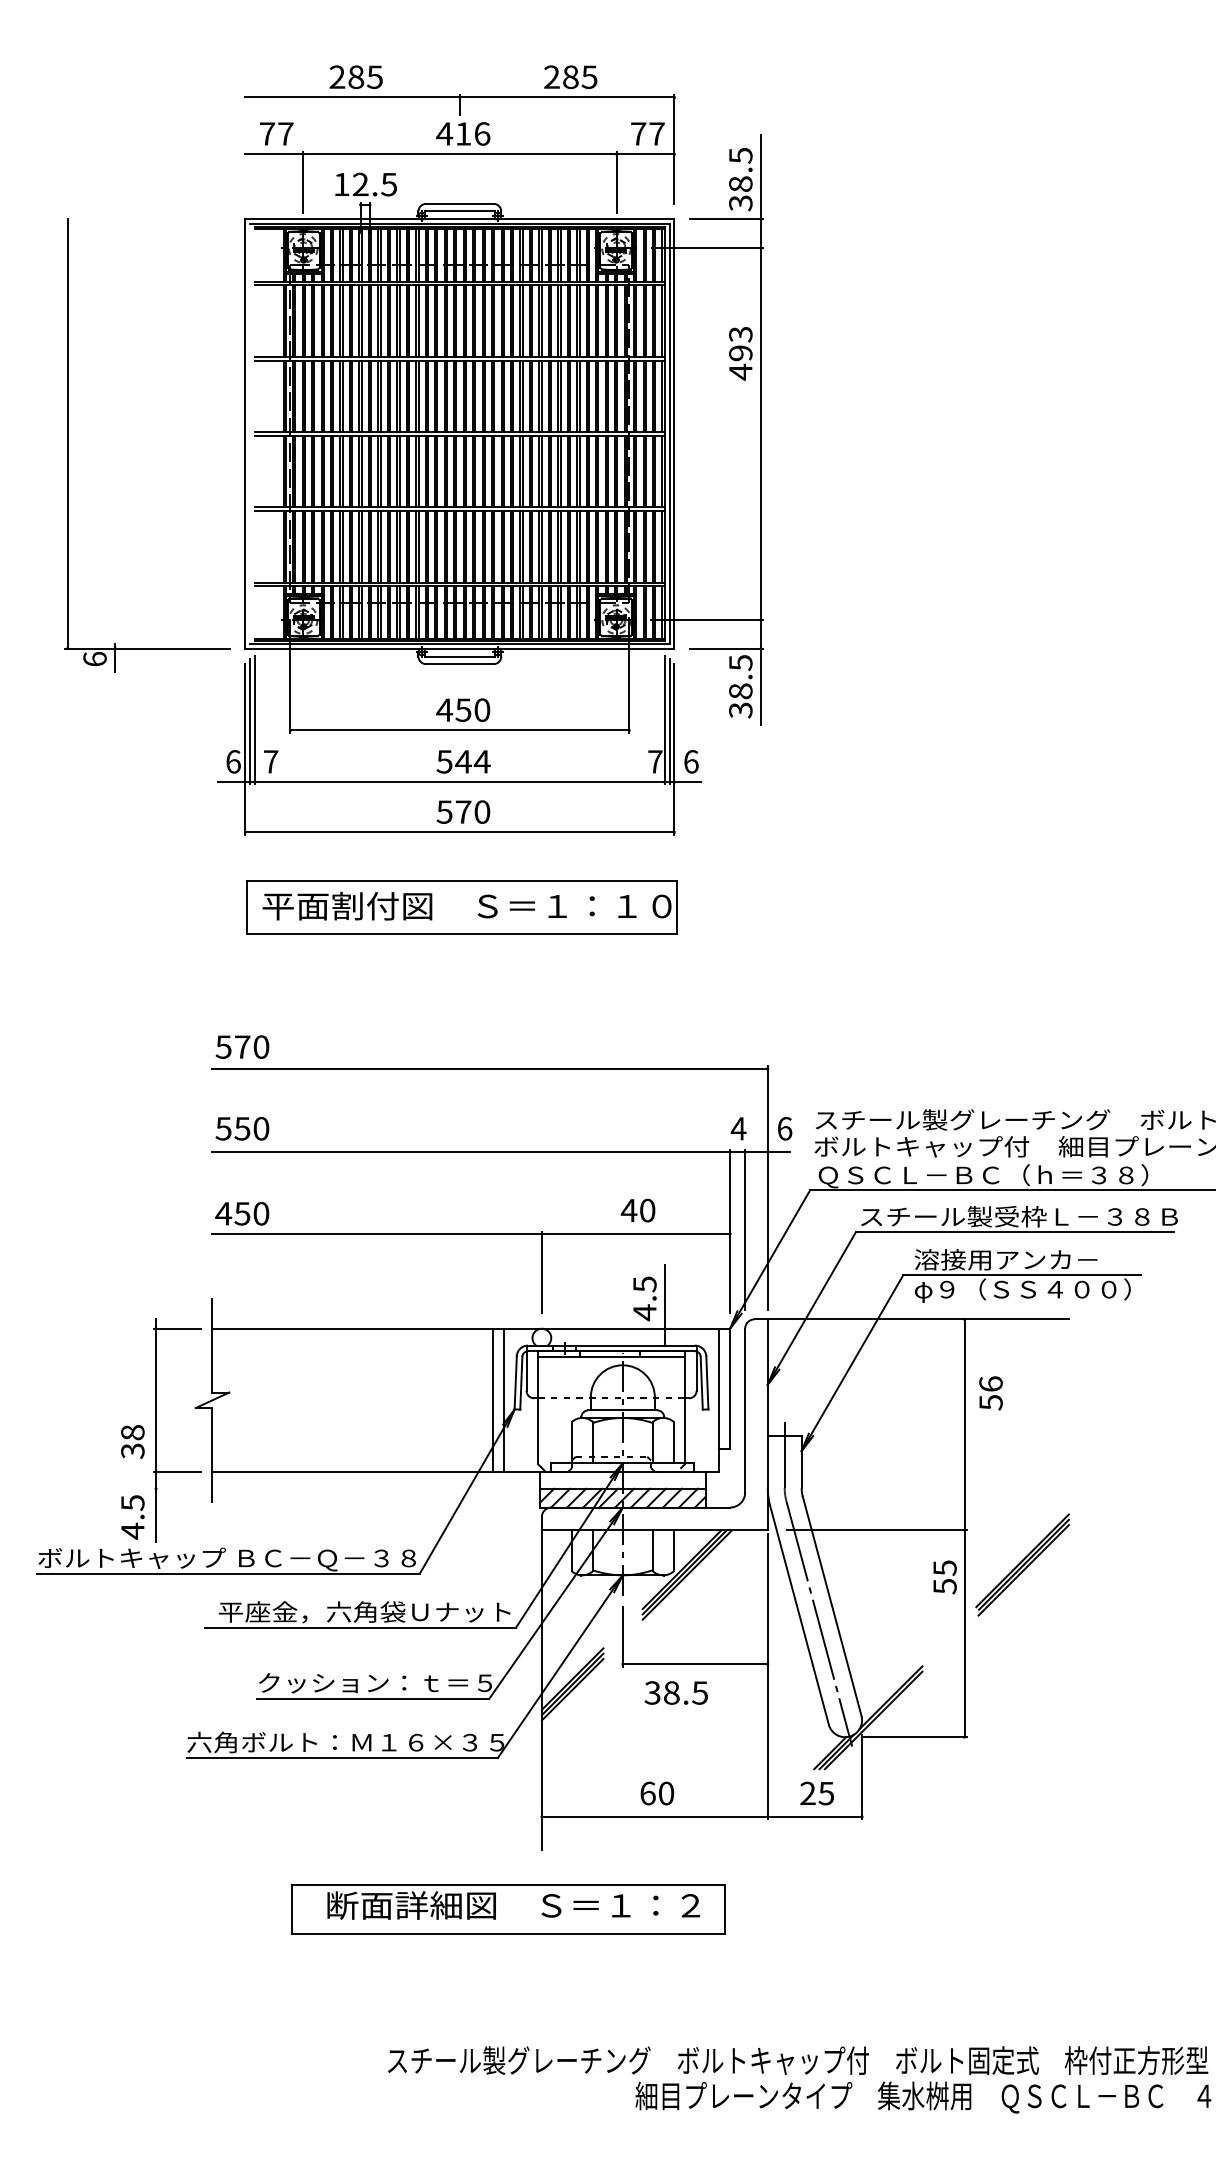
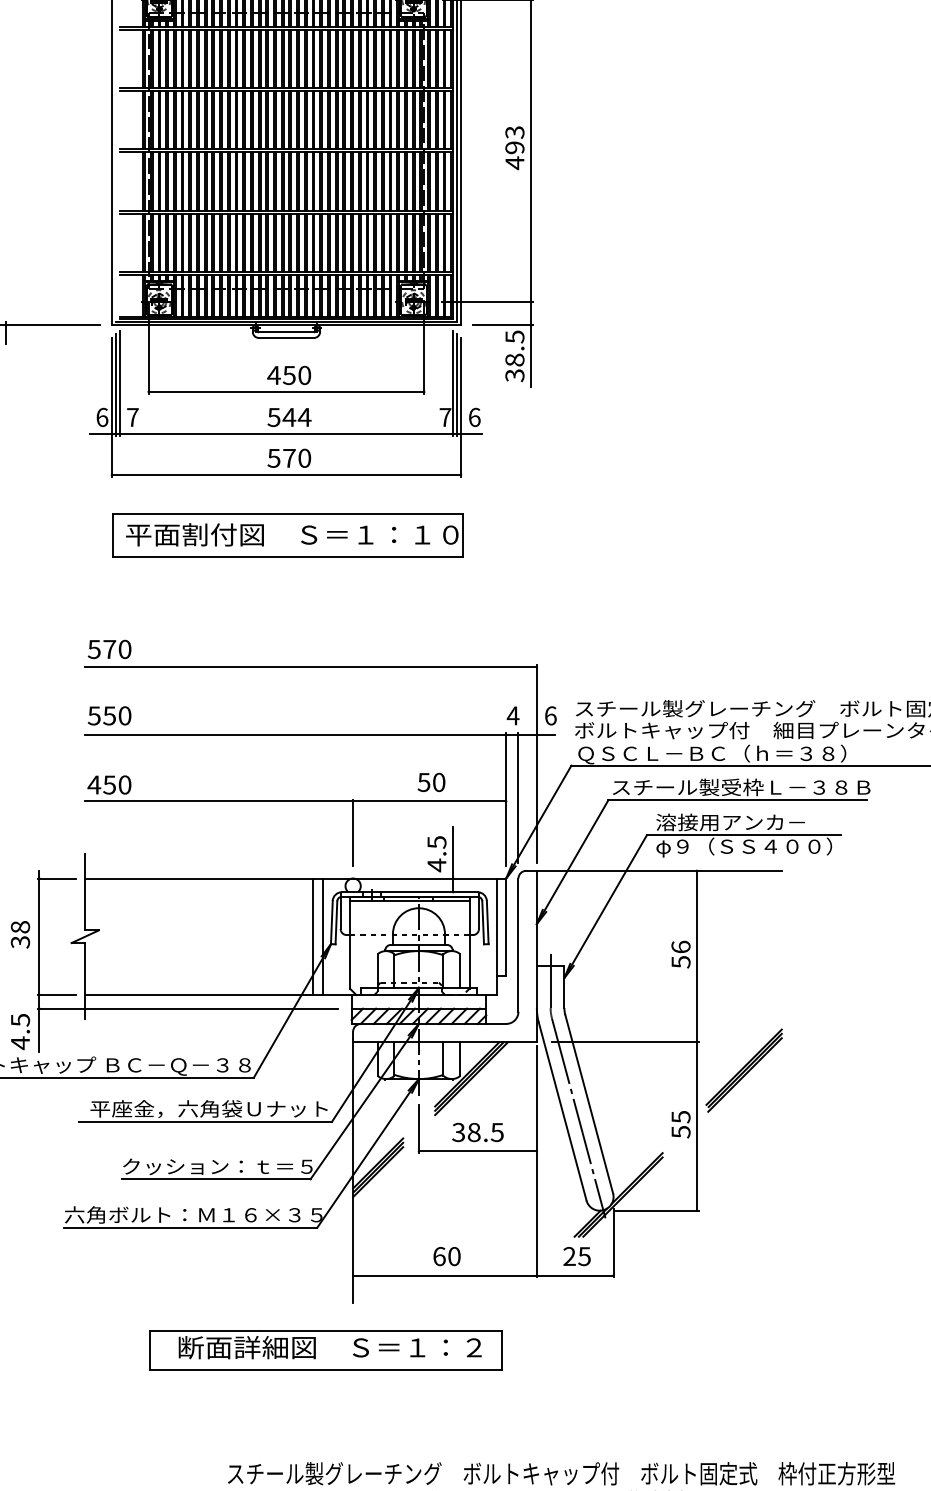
text: (740, 353) -> (514, 147), moved
text: (628, 1210) -> (423, 782), 40 -> 50
text: (990, 1393) -> (680, 954), moved
text: (132, 1442) -> (20, 935), moved
line: (338, 1488) -> (187, 1008), added
text: (944, 1577) -> (680, 1124), moved
text: (675, 1692) -> (477, 1132), moved

